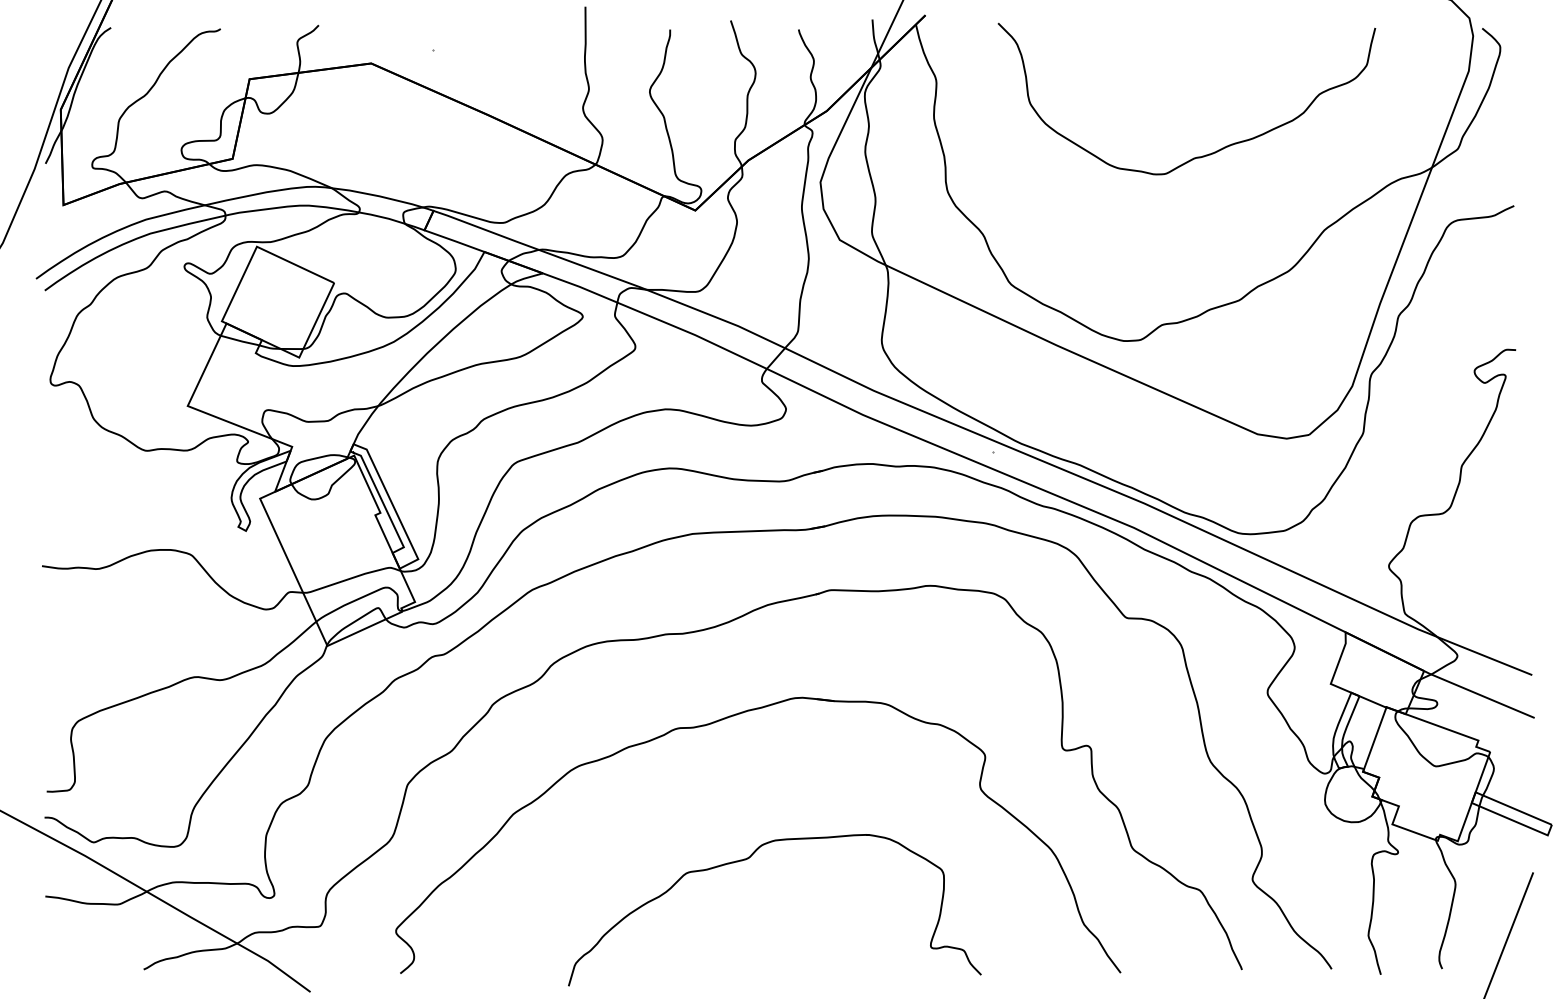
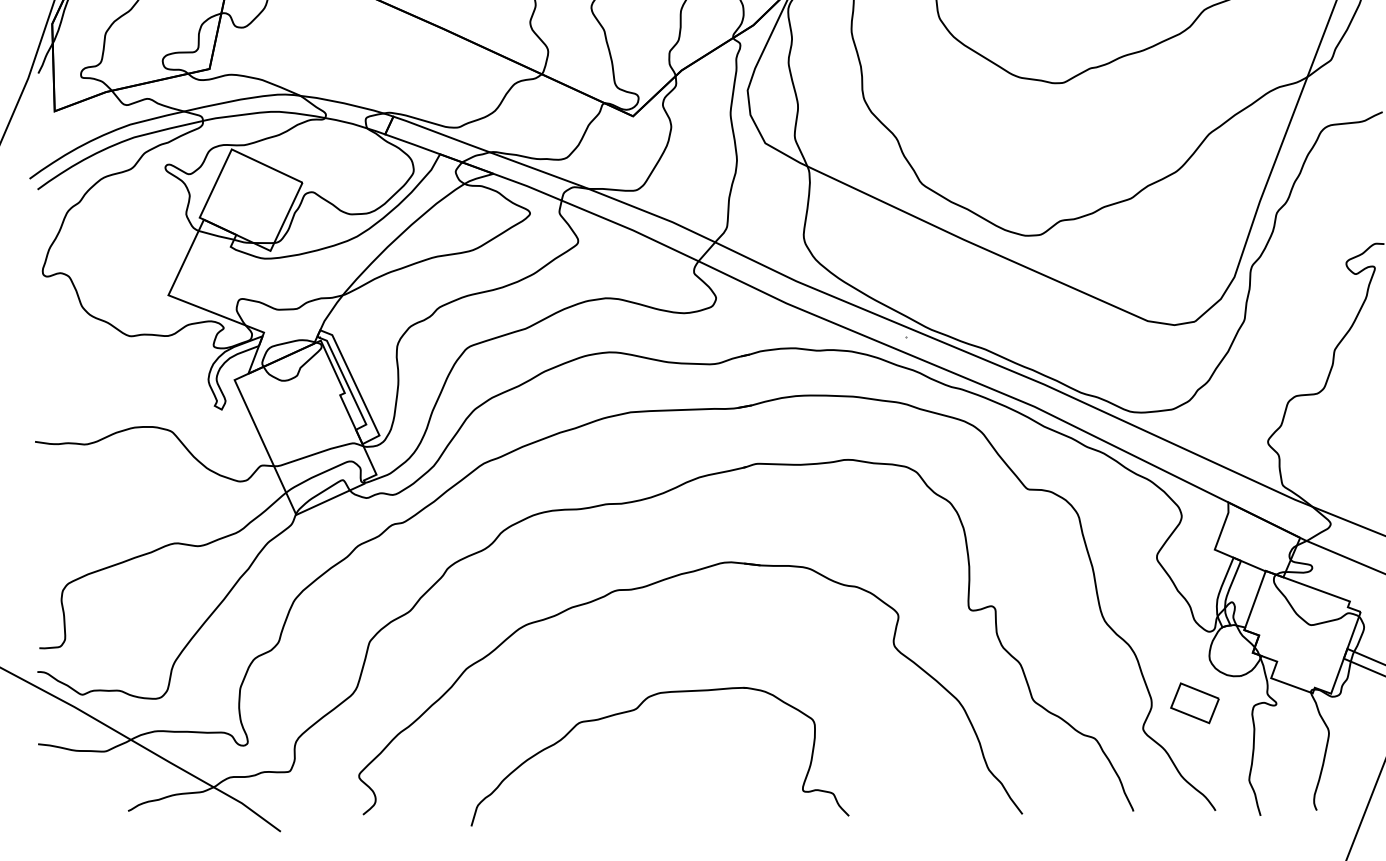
part: (1309, 851) -> (1195, 703), added
part: (748, 859) -> (635, 710), moved

